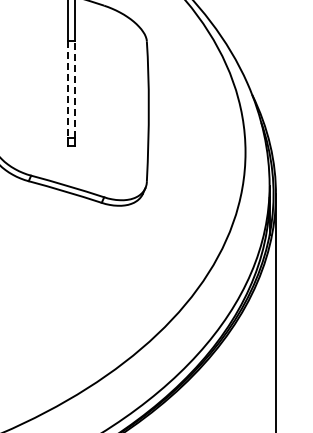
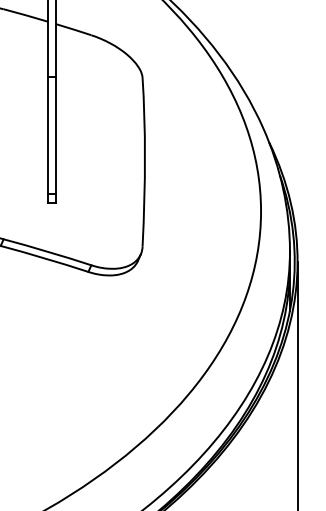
line: (68, 89) -> (48, 135), dashed -> solid
line: (75, 89) -> (56, 135), dashed -> solid

